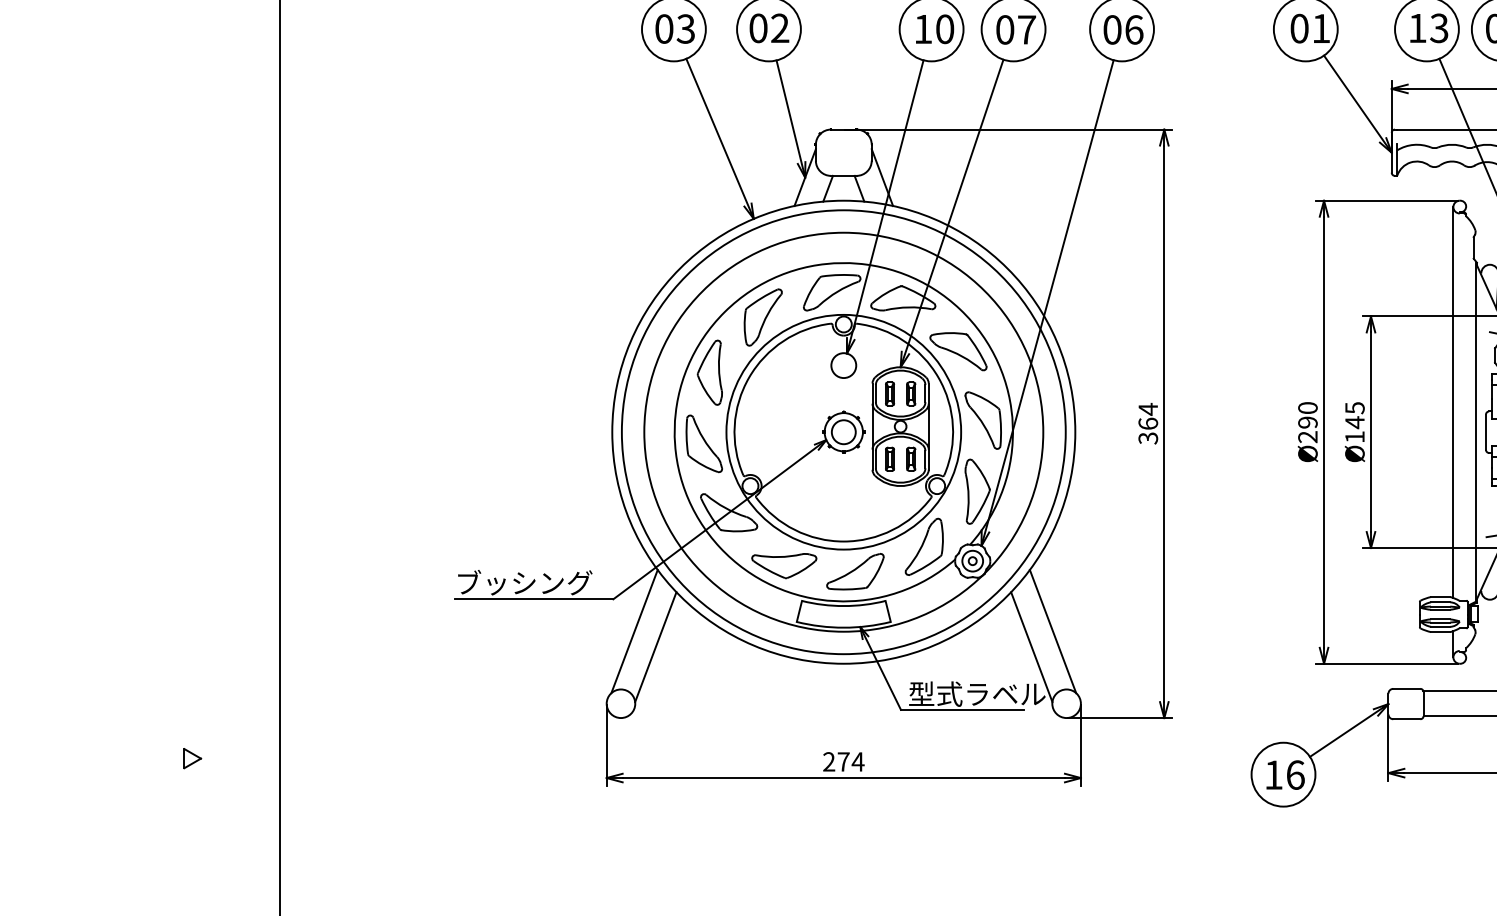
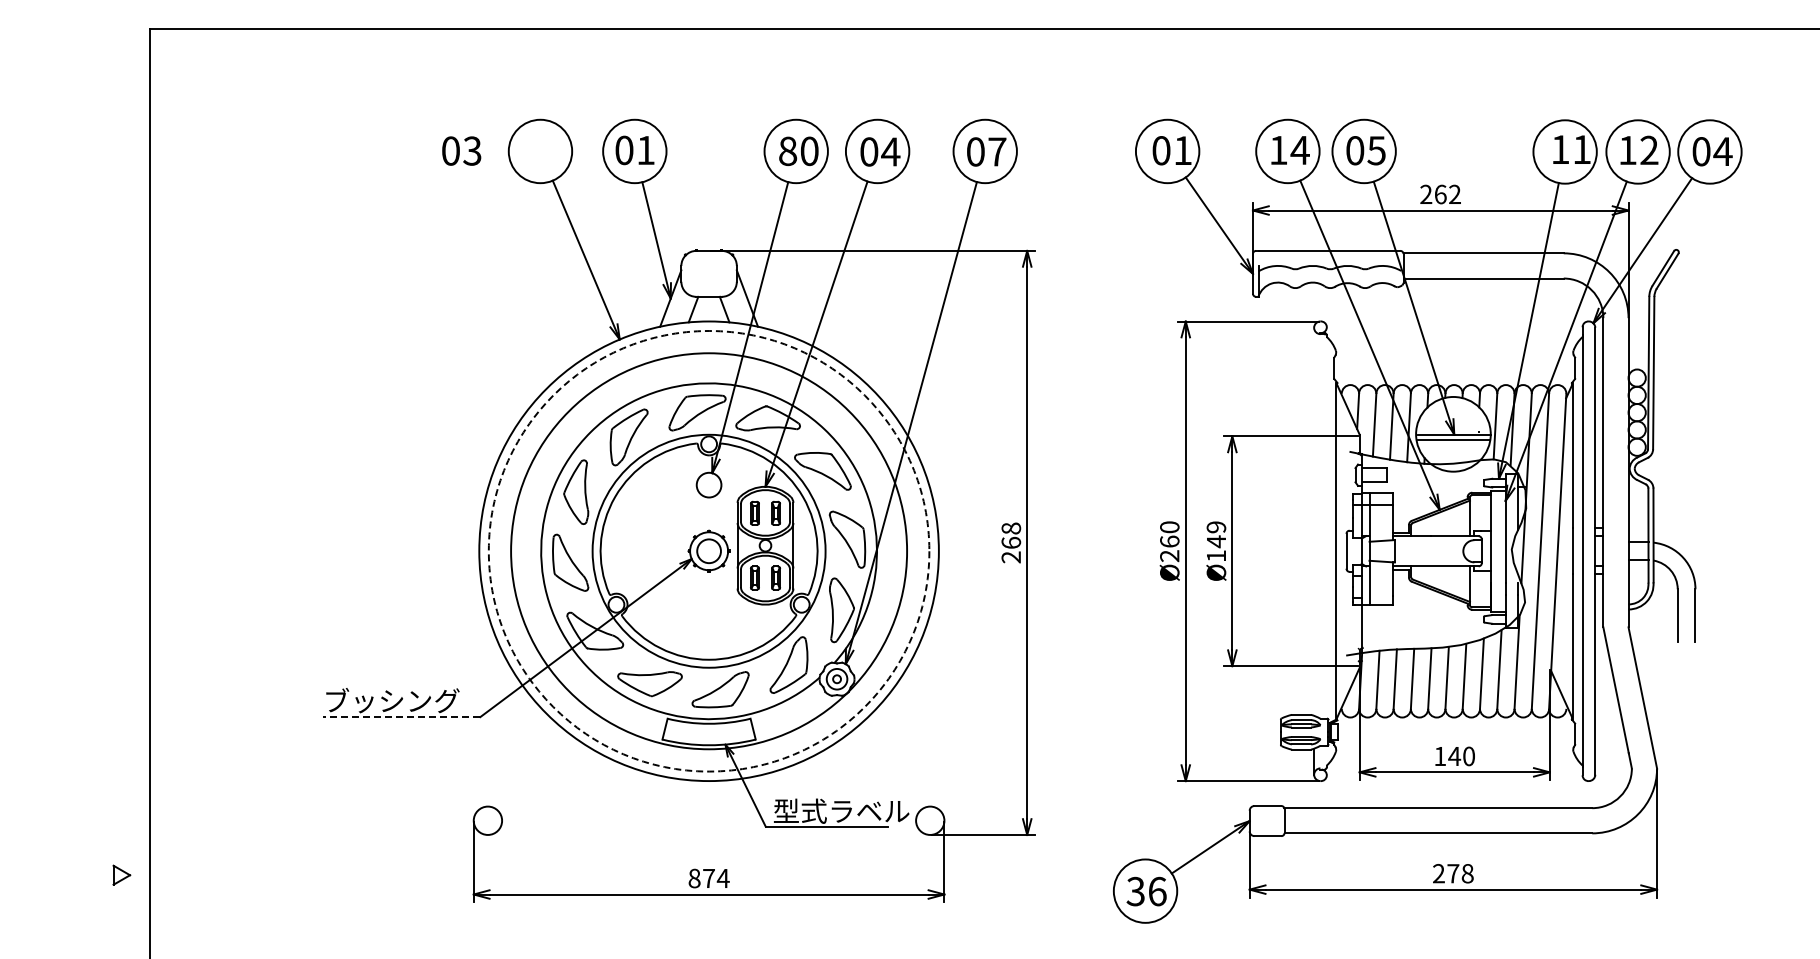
text: (779, 27) -> (645, 149), 02 -> 01
text: (674, 28) -> (461, 150), moved
text: (1438, 28) -> (1299, 150), 13 -> 14
text: (923, 29) -> (788, 151), 10 -> 80
text: (1026, 29) -> (890, 151), 07 -> 04
text: (1134, 29) -> (997, 151), 06 -> 07
line: (1453, 402) -> (1314, 521), removed
text: (1355, 408) -> (1216, 527), Ø145 -> Ø149
text: (1307, 422) -> (1169, 541), Ø290 -> Ø260
text: (1148, 423) -> (1011, 542), 364 -> 268
circle: (843, 432) -> (708, 551), solid -> dashed
line: (533, 599) -> (401, 717), solid -> dashed
line: (634, 630) -> (501, 748), removed
line: (1052, 630) -> (916, 748), removed
line: (655, 647) -> (522, 764), removed
line: (1031, 647) -> (895, 764), removed
part: (192, 757) -> (121, 874), moved
text: (829, 761) -> (694, 878), 274 -> 874
text: (1273, 775) -> (1135, 891), 16 -> 36

